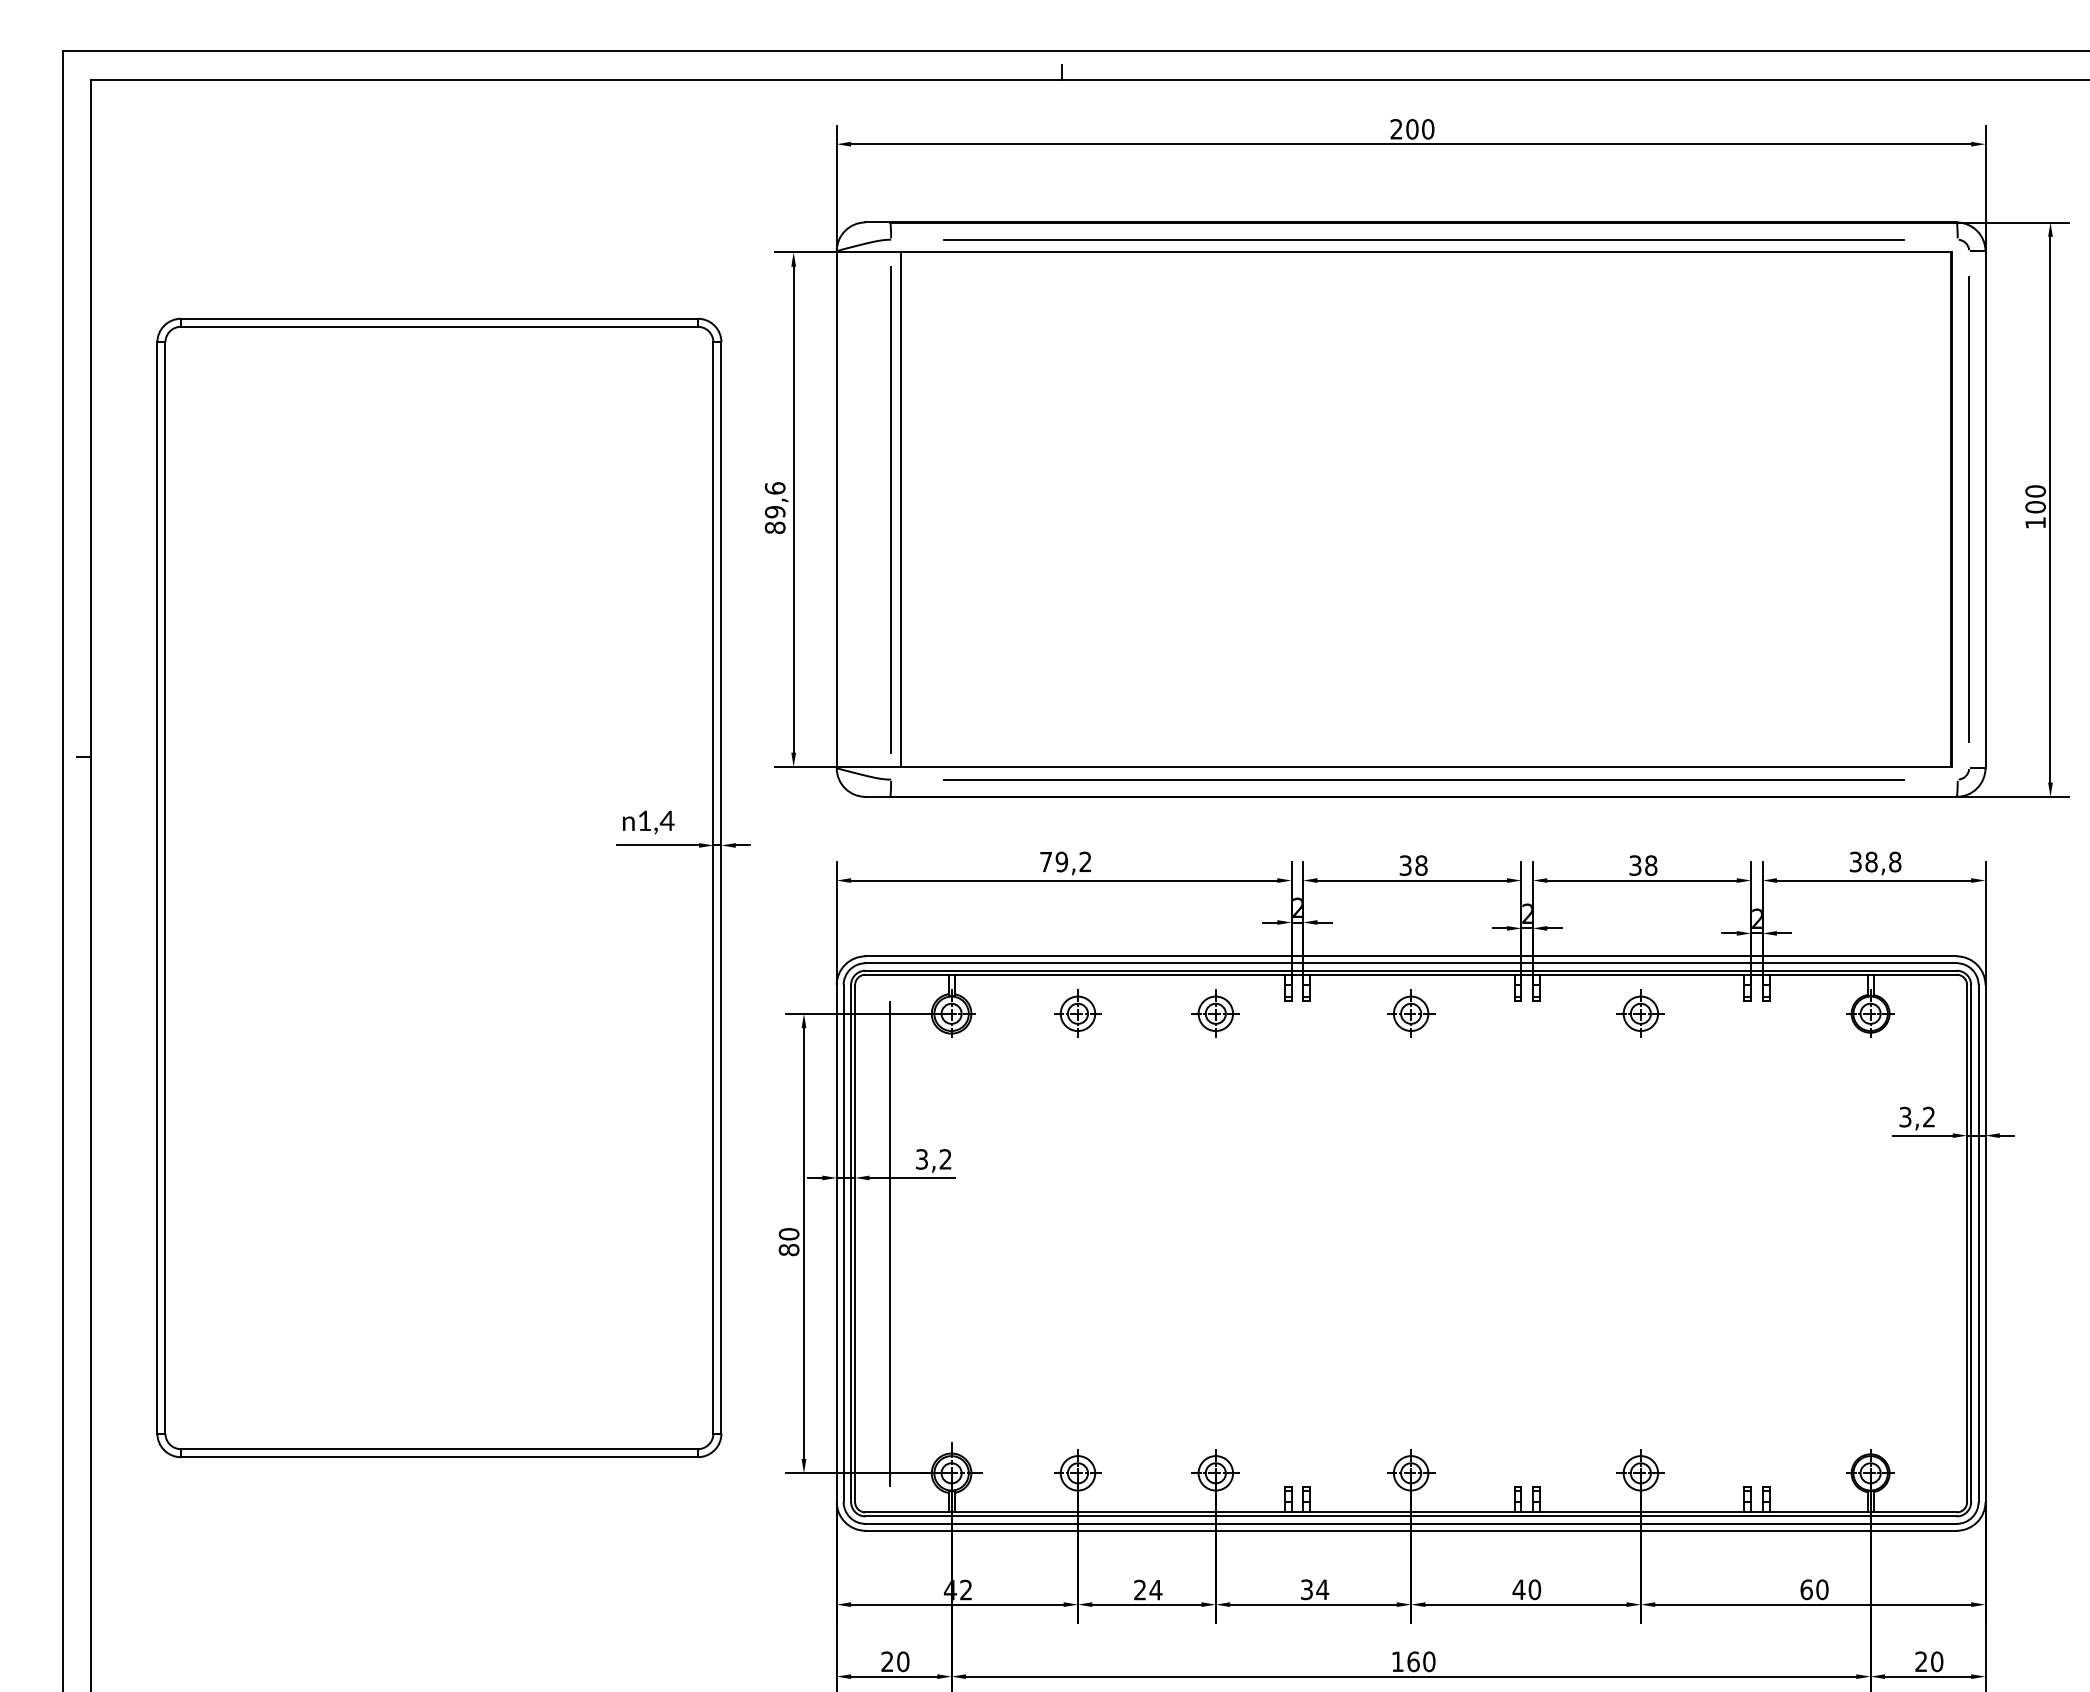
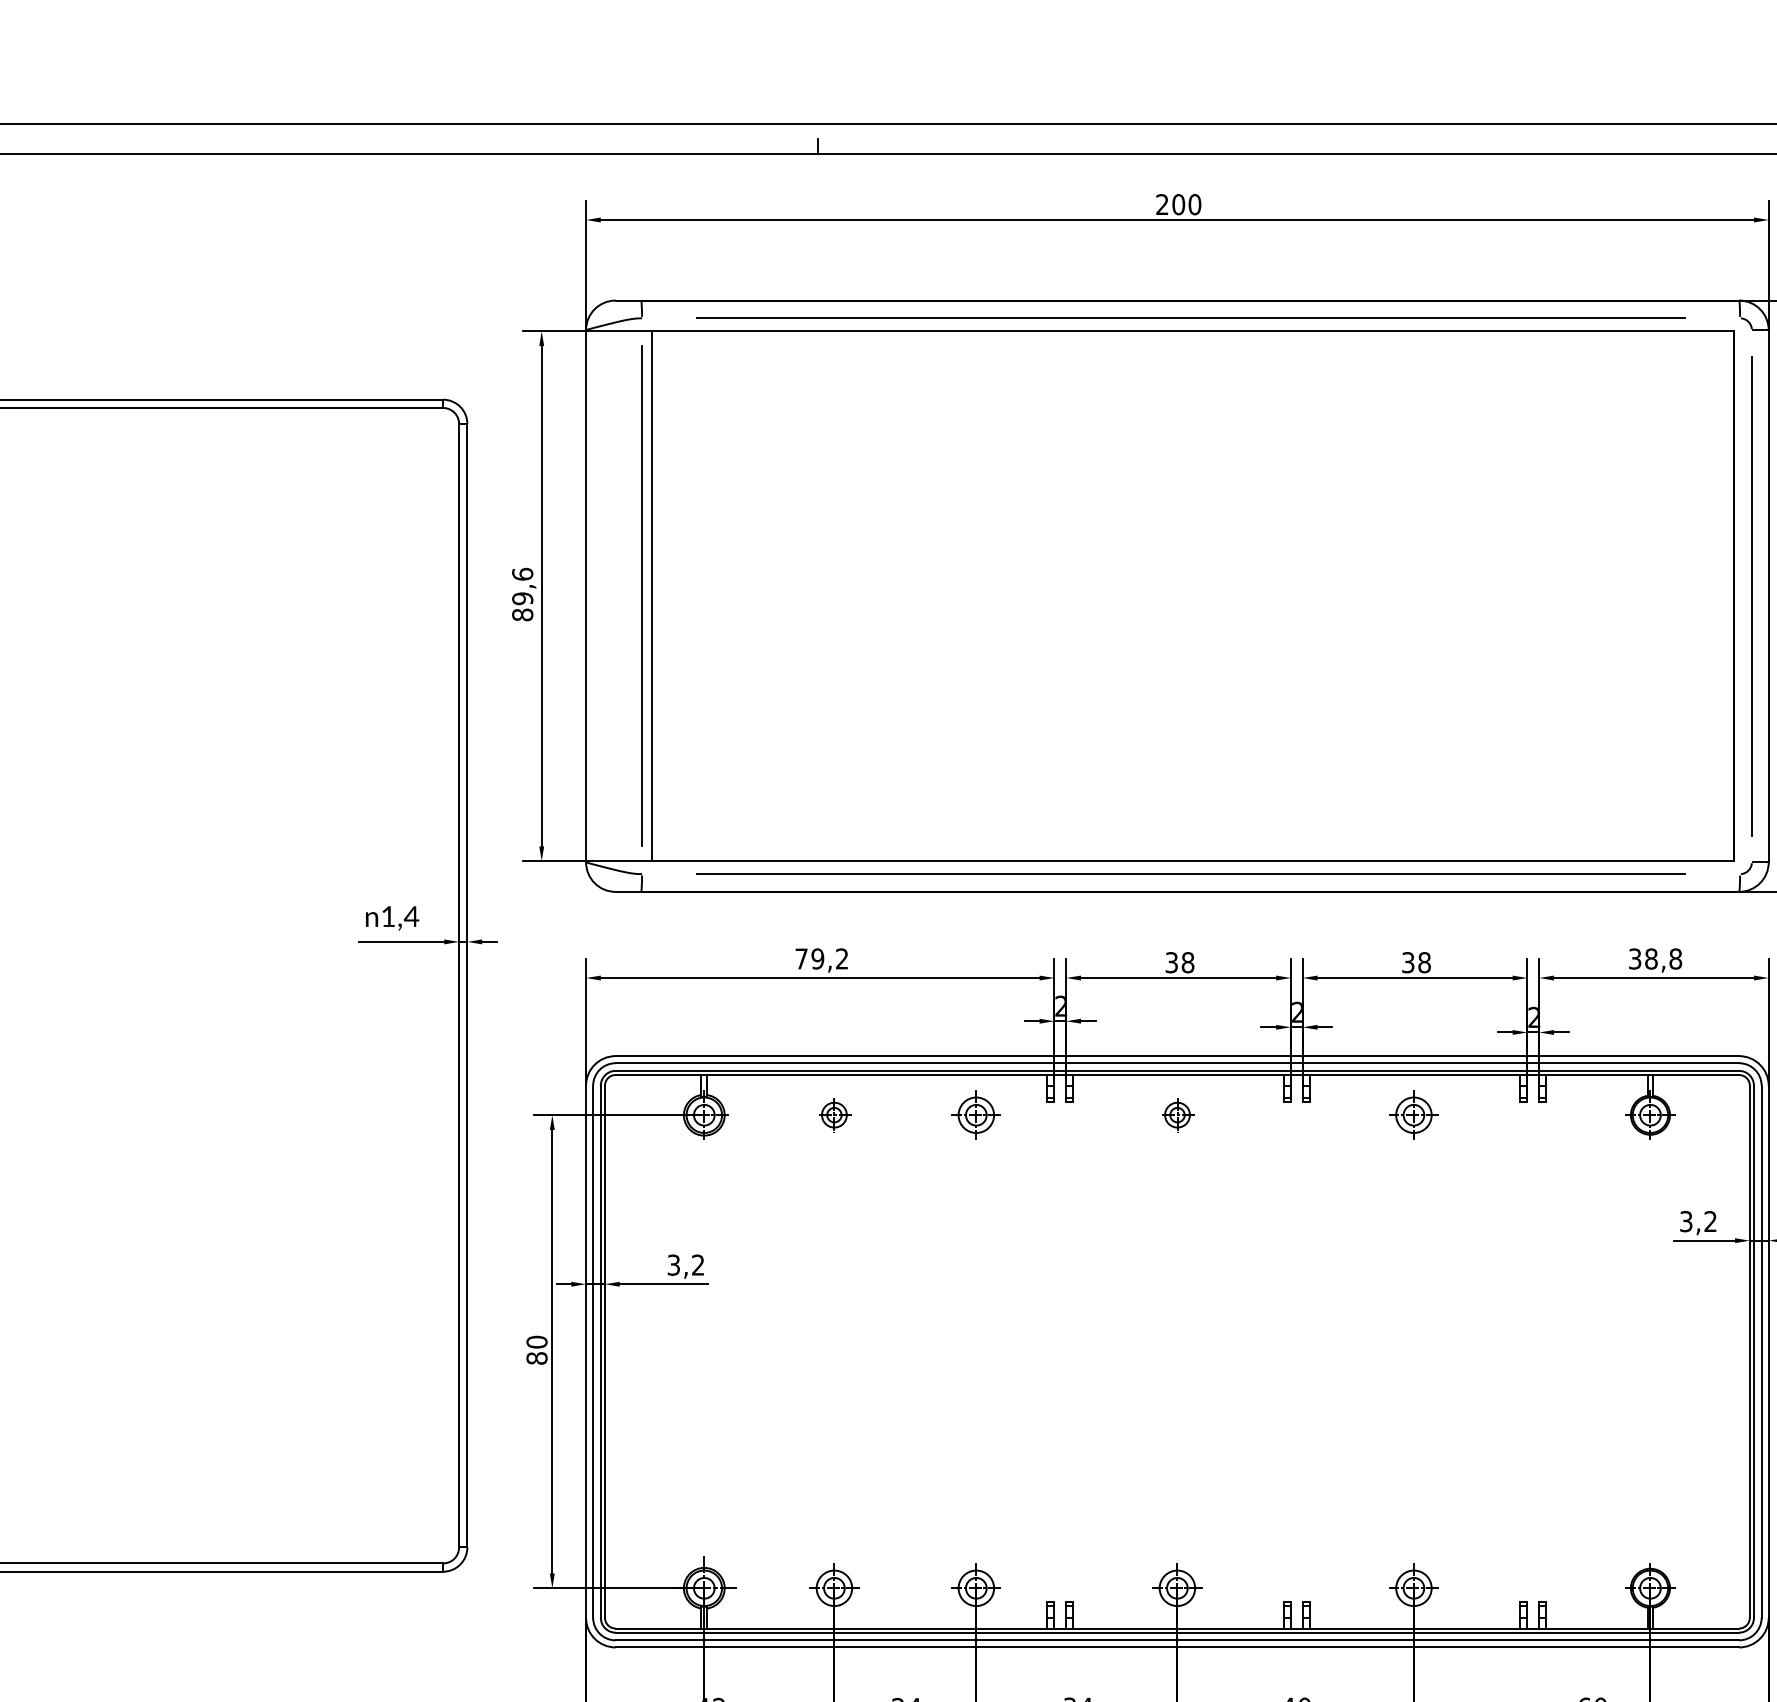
part: (1077, 1013) -> (833, 1114), size x0.7
part: (1411, 1013) -> (1177, 1114), size x0.7
line: (890, 1243) -> (641, 1351), removed

